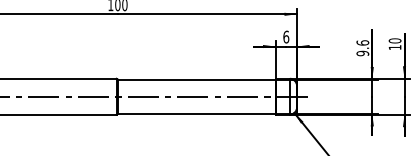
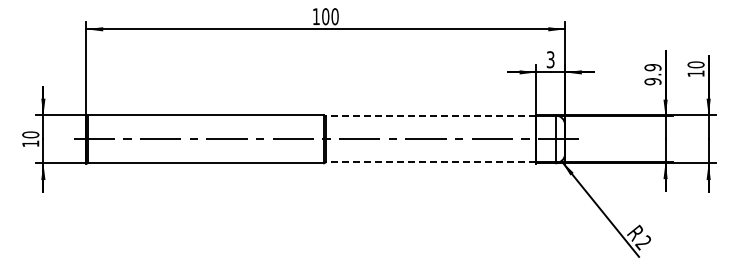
text: (286, 36) -> (550, 59), 6 -> 3
text: (362, 42) -> (652, 67), 9.6 -> 9.9
line: (196, 79) -> (430, 116), solid -> dashed
line: (196, 114) -> (430, 162), solid -> dashed

